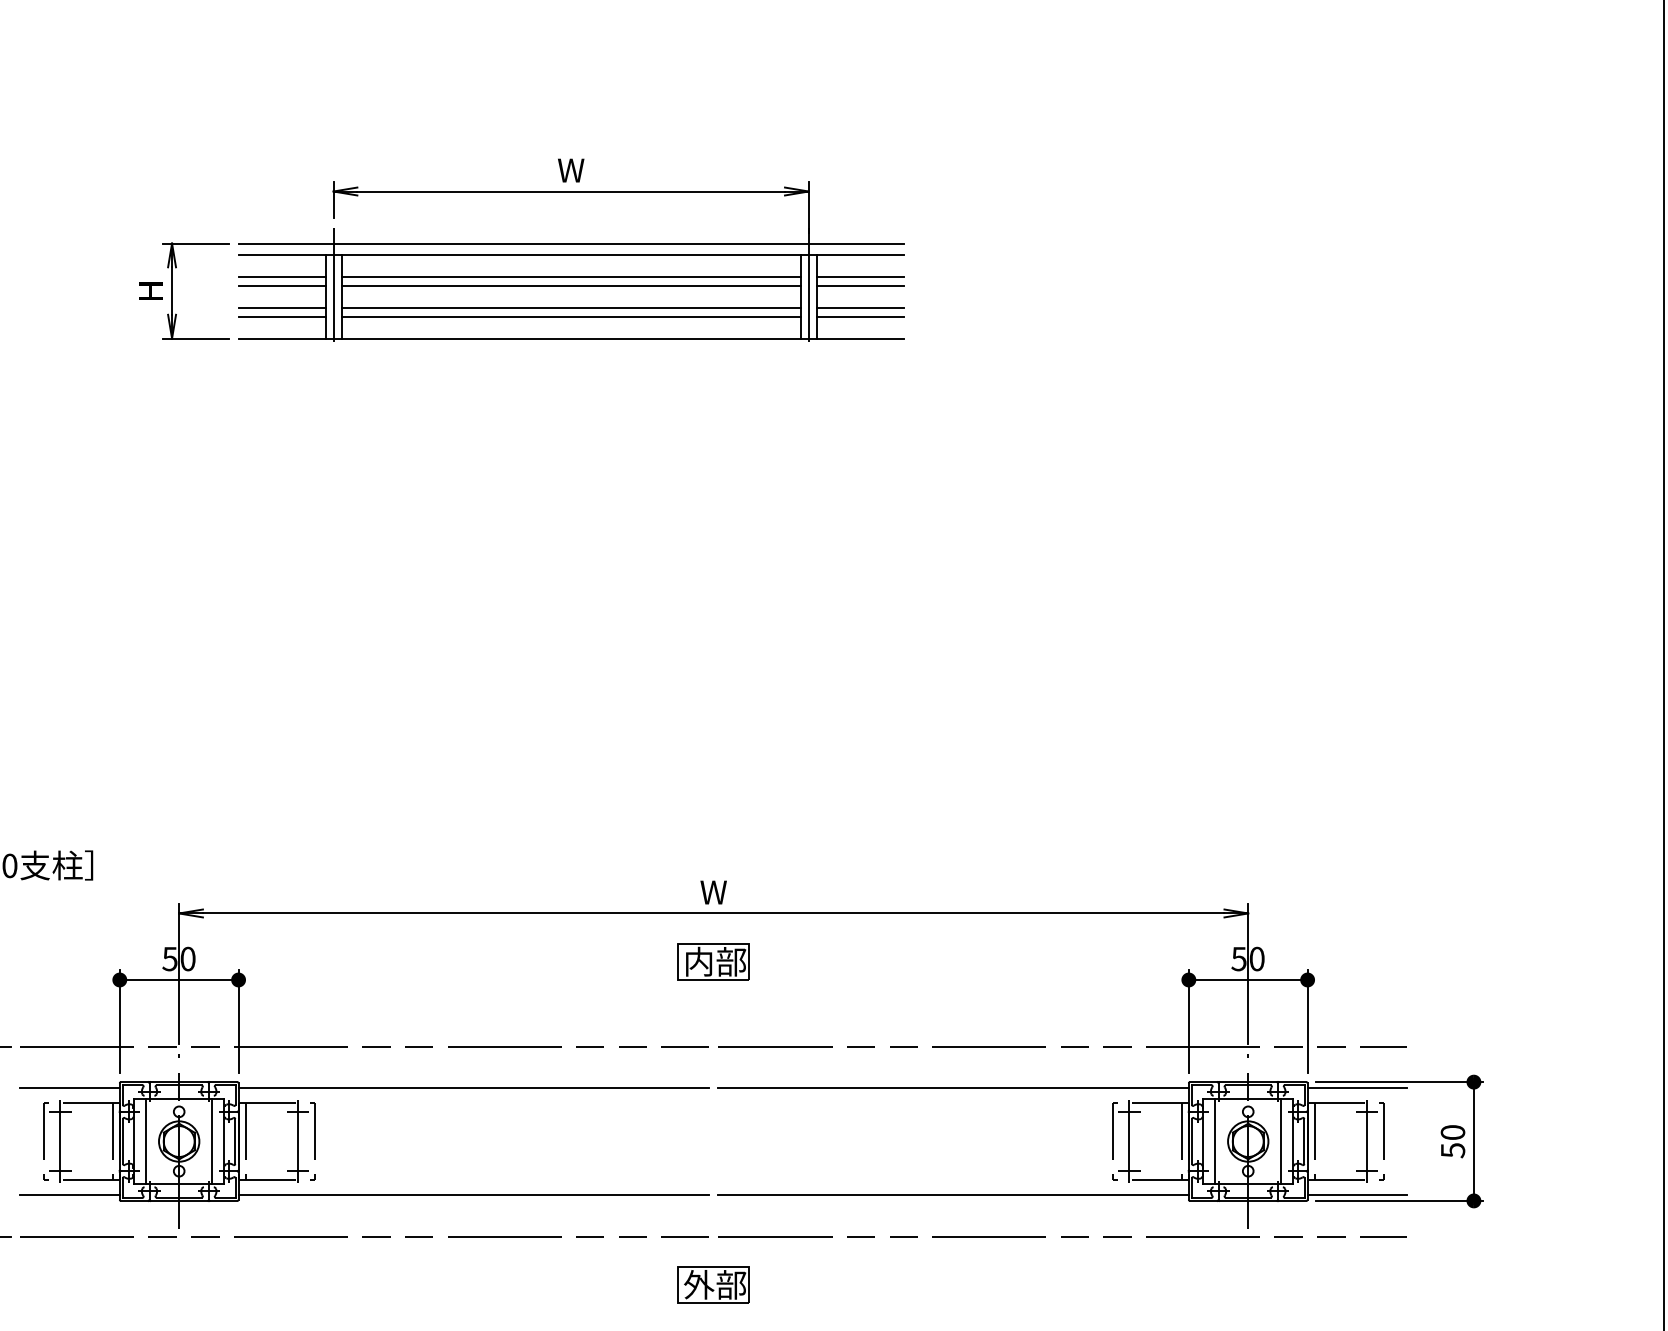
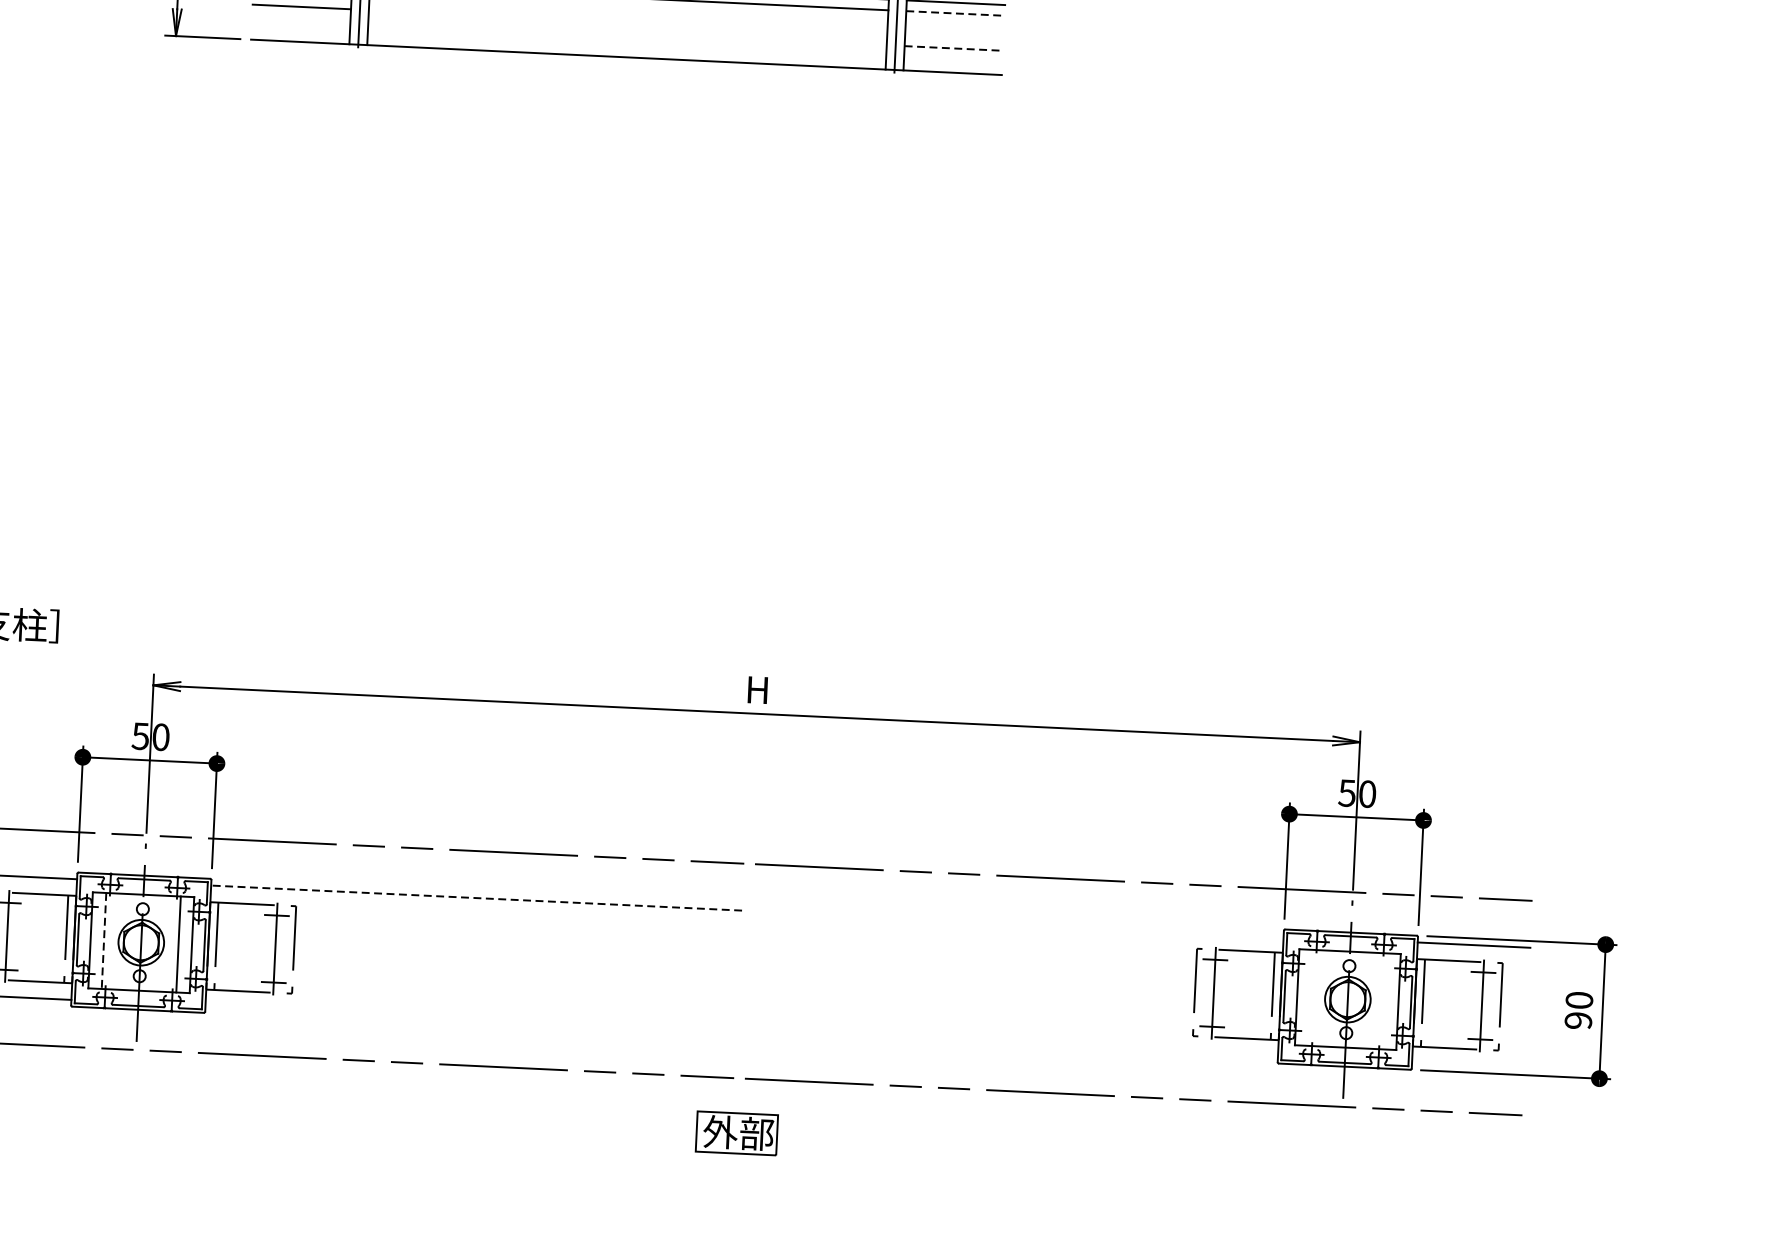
line: (860, 286) -> (955, 13), solid -> dashed
line: (570, 307) -> (627, 22), removed
line: (859, 307) -> (953, 37), removed
line: (281, 317) -> (300, 18), removed
line: (570, 317) -> (626, 33), removed
line: (860, 317) -> (954, 48), solid -> dashed
text: (713, 892) -> (757, 690), W -> H
part: (713, 961) -> (753, 767), removed
line: (473, 1088) -> (476, 898), solid -> dashed
line: (953, 1088) -> (1018, 924), removed
line: (146, 1141) -> (104, 940), solid -> dashed
line: (1215, 1141) -> (1310, 997), removed
line: (1281, 1141) -> (1385, 1001), removed
text: (1452, 1150) -> (1577, 1020), 50 -> 90
line: (473, 1194) -> (470, 1018), removed
line: (953, 1194) -> (1012, 1043), removed
line: (1357, 1194) -> (1468, 1065), removed

